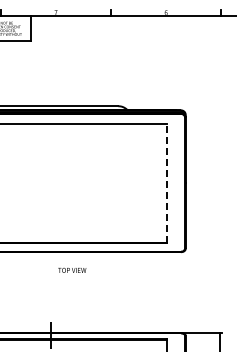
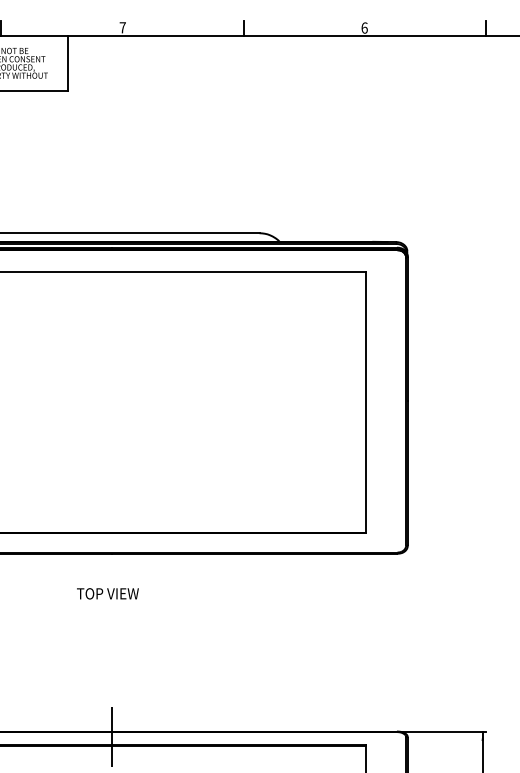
line: (166, 182) -> (365, 400), dashed -> solid
text: (72, 270) -> (108, 594), moved

